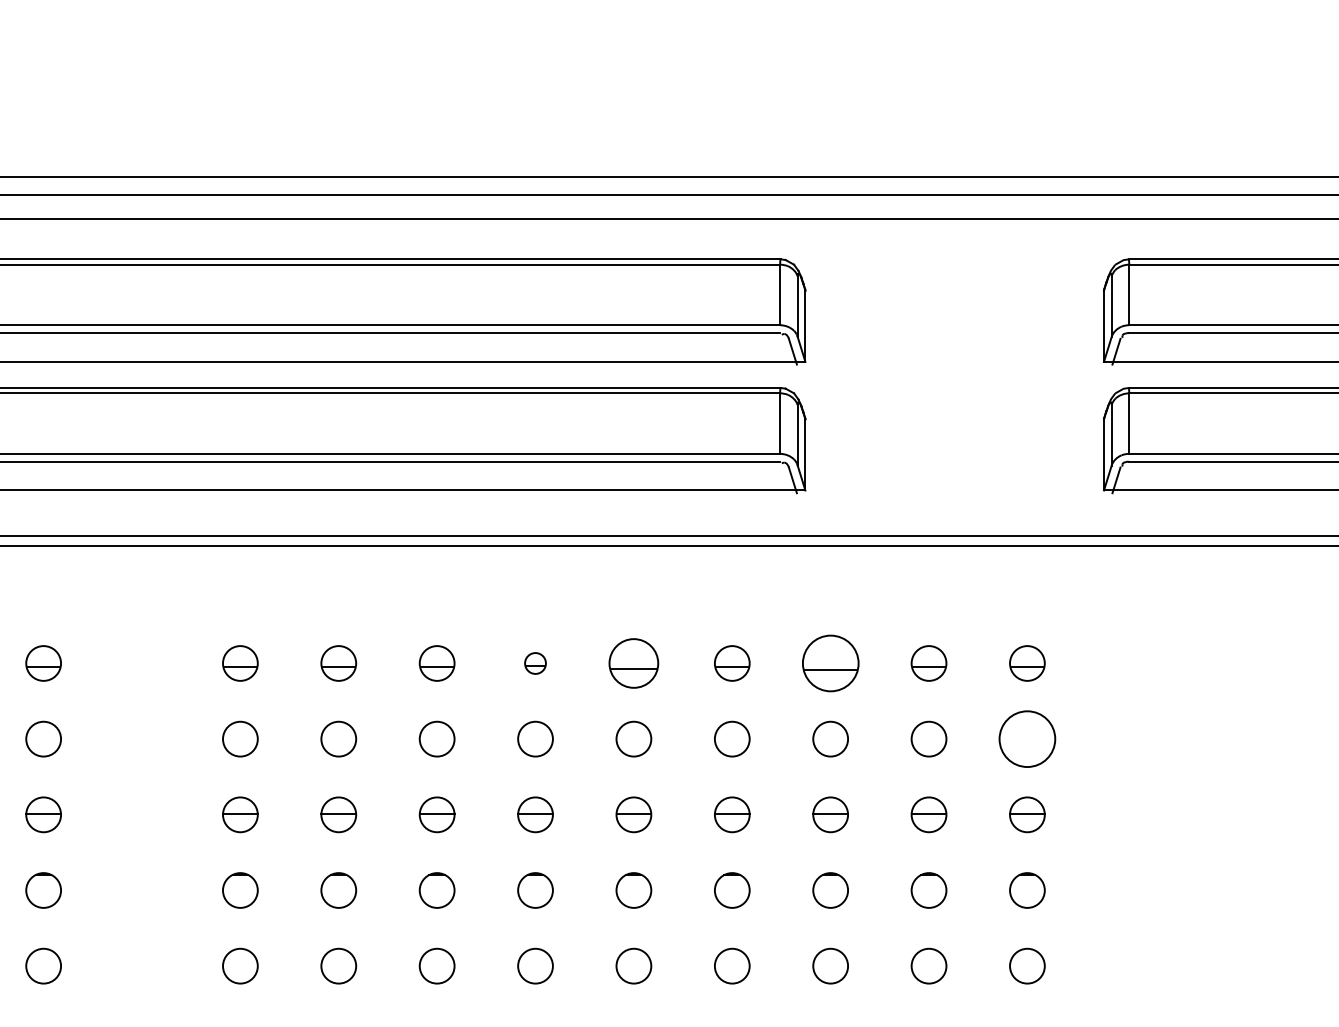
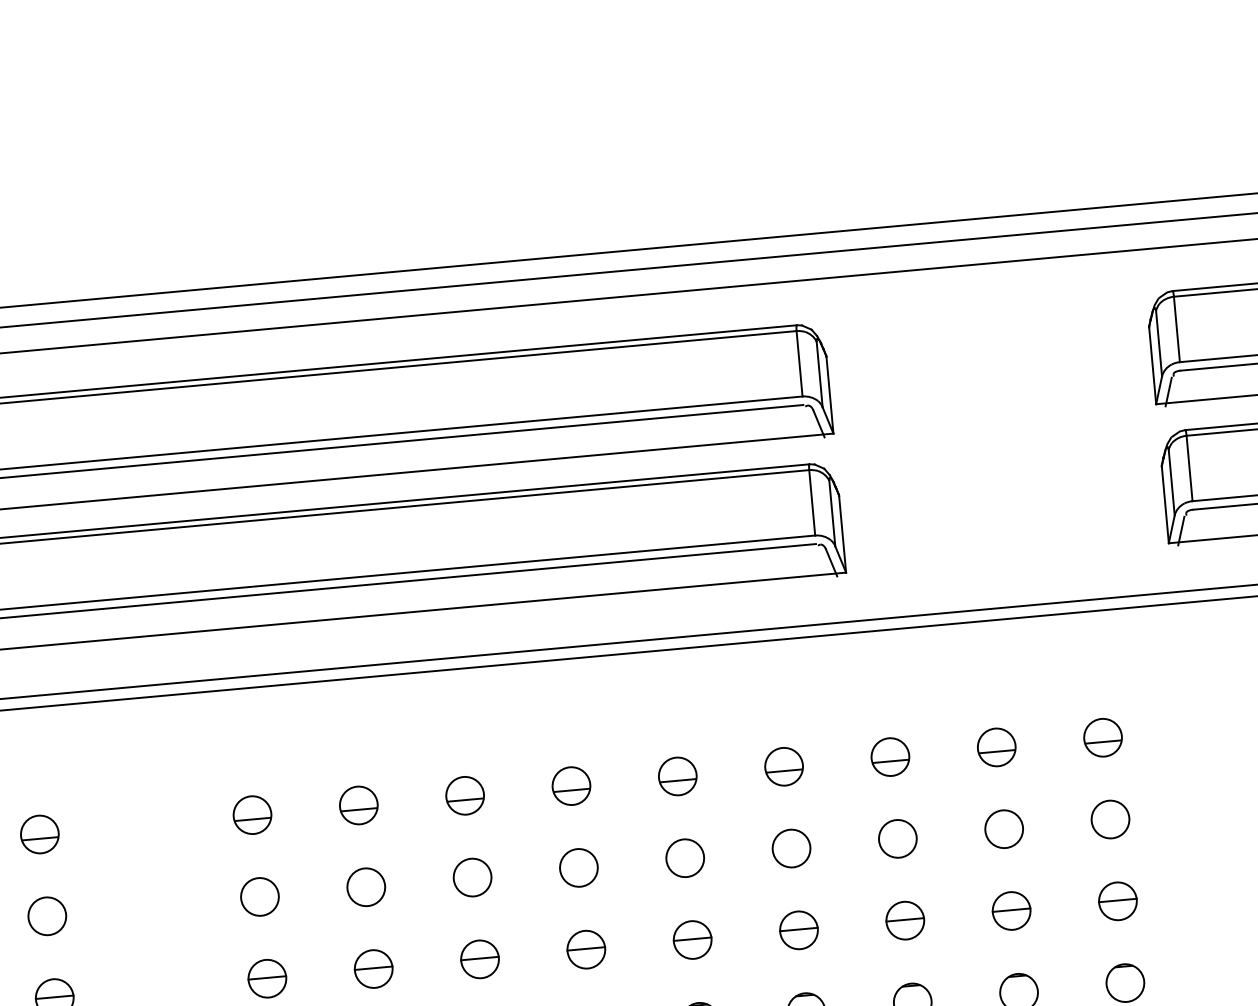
part: (535, 663) -> (571, 786), size x1.67
part: (633, 663) -> (677, 776), size x0.71
part: (830, 663) -> (890, 757), size x0.62
circle: (1027, 738) -> (1110, 818), size x0.62

